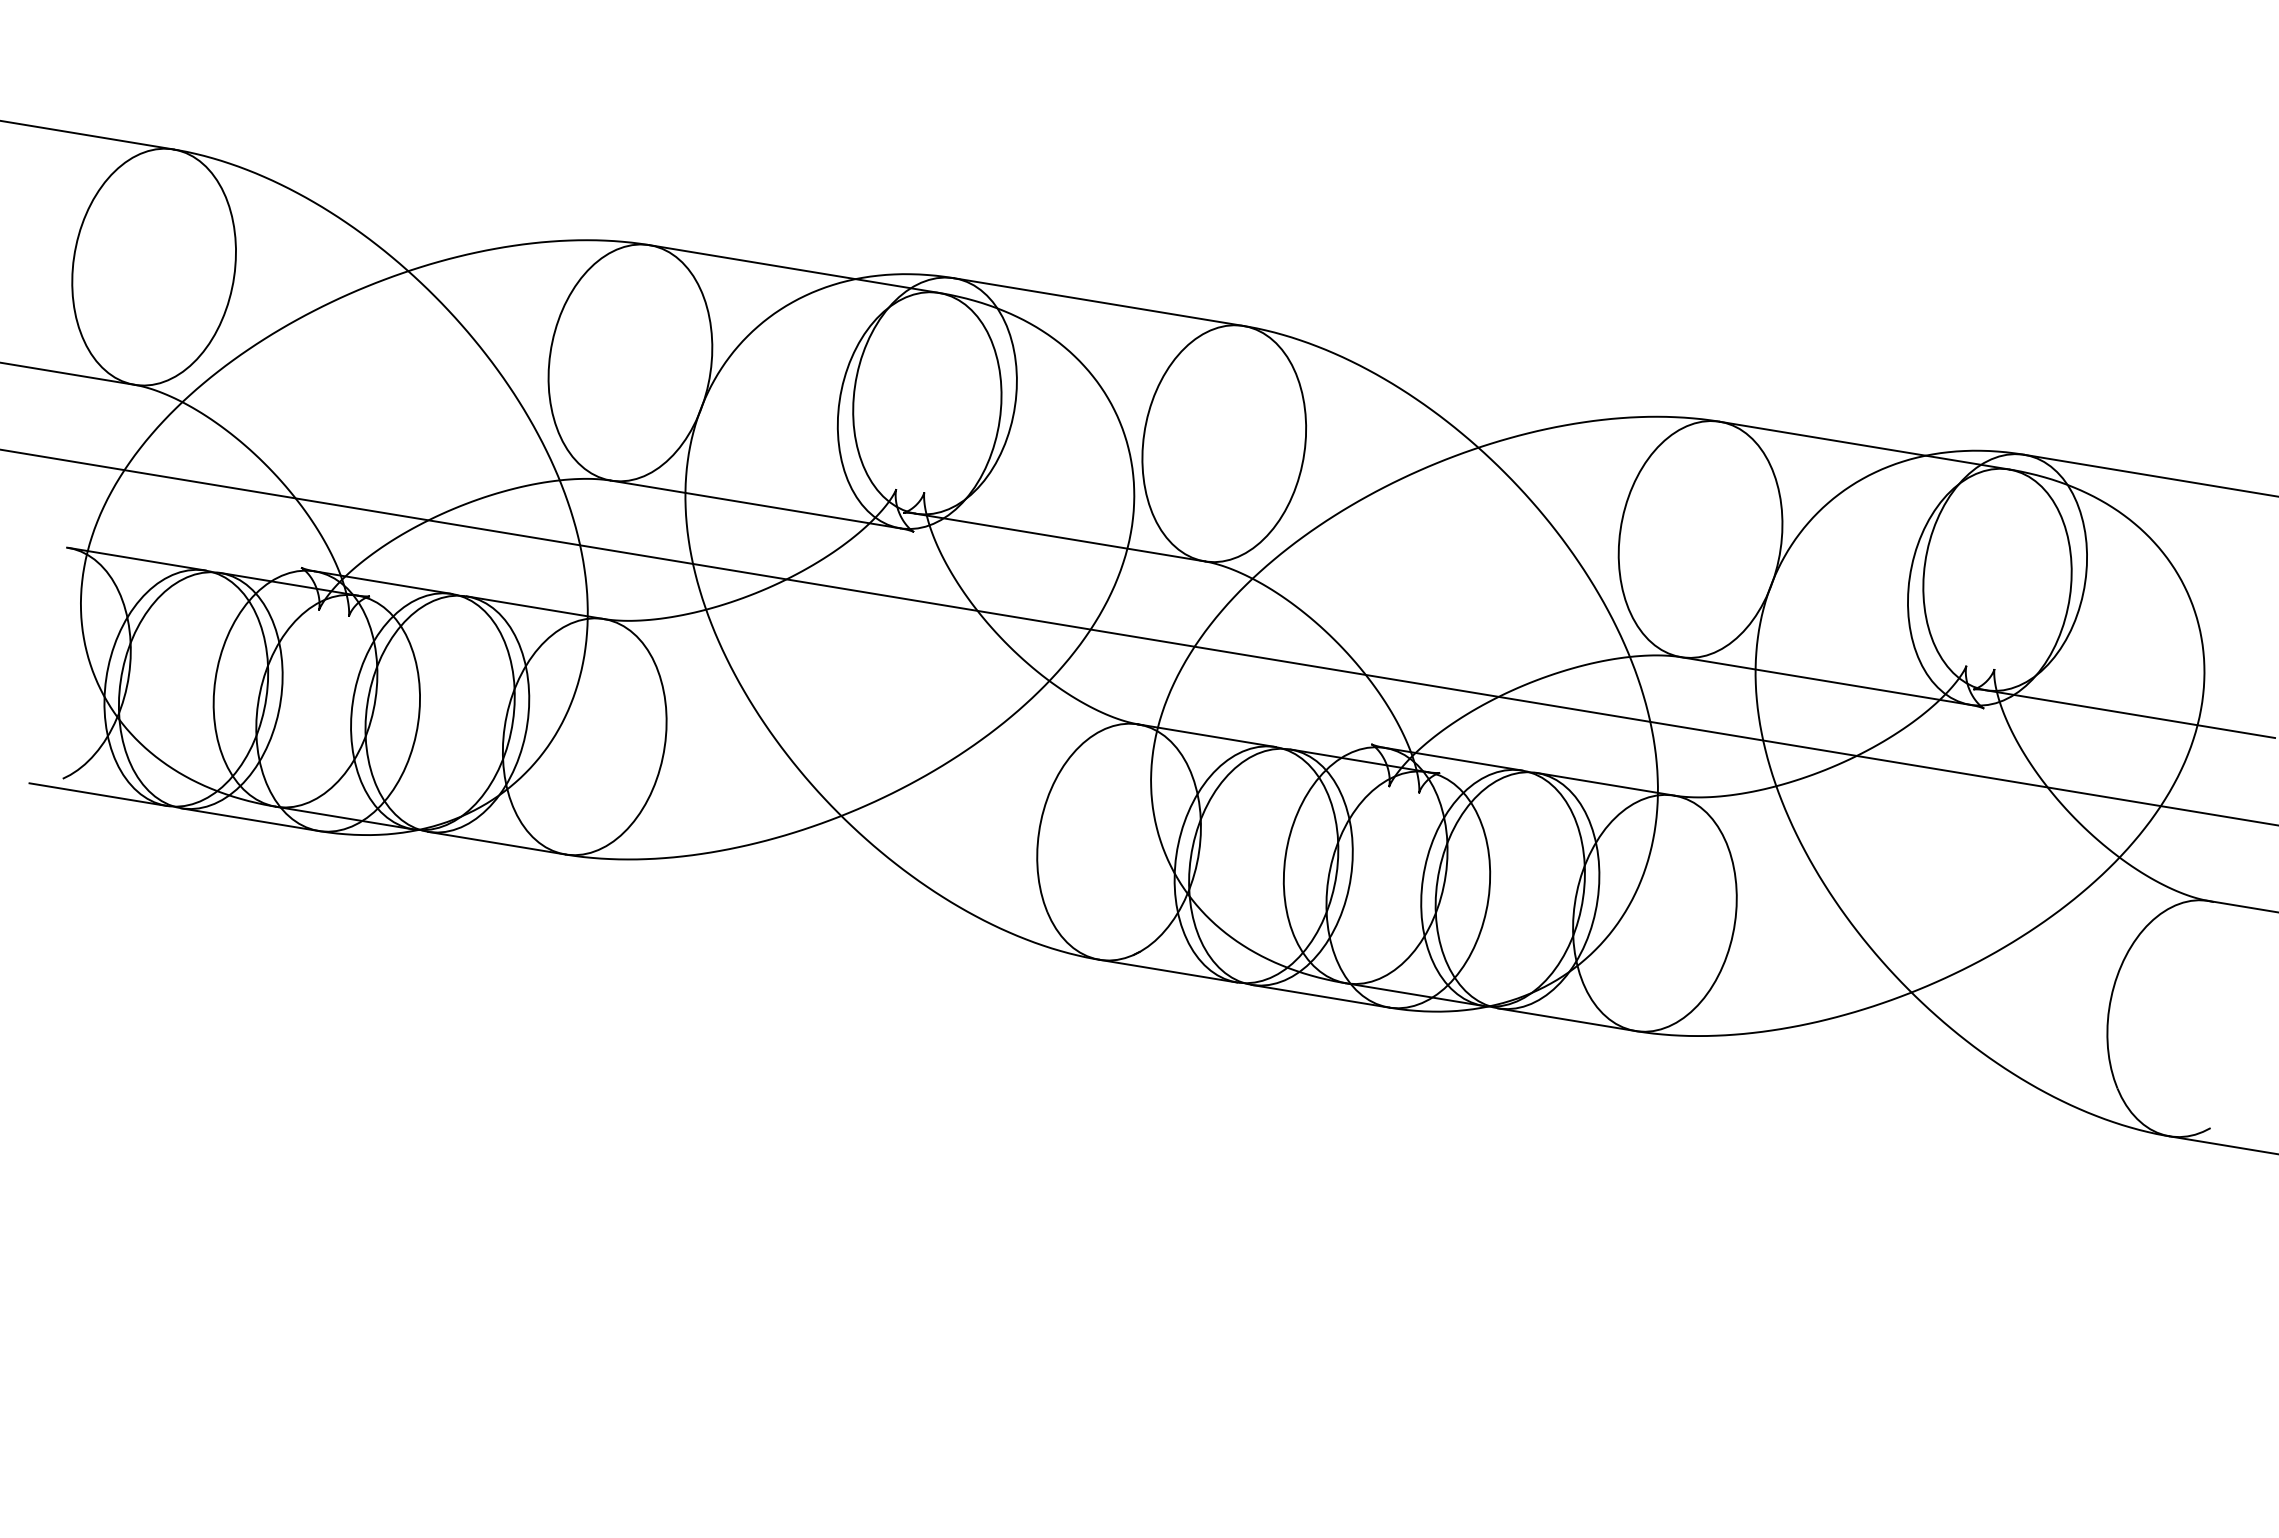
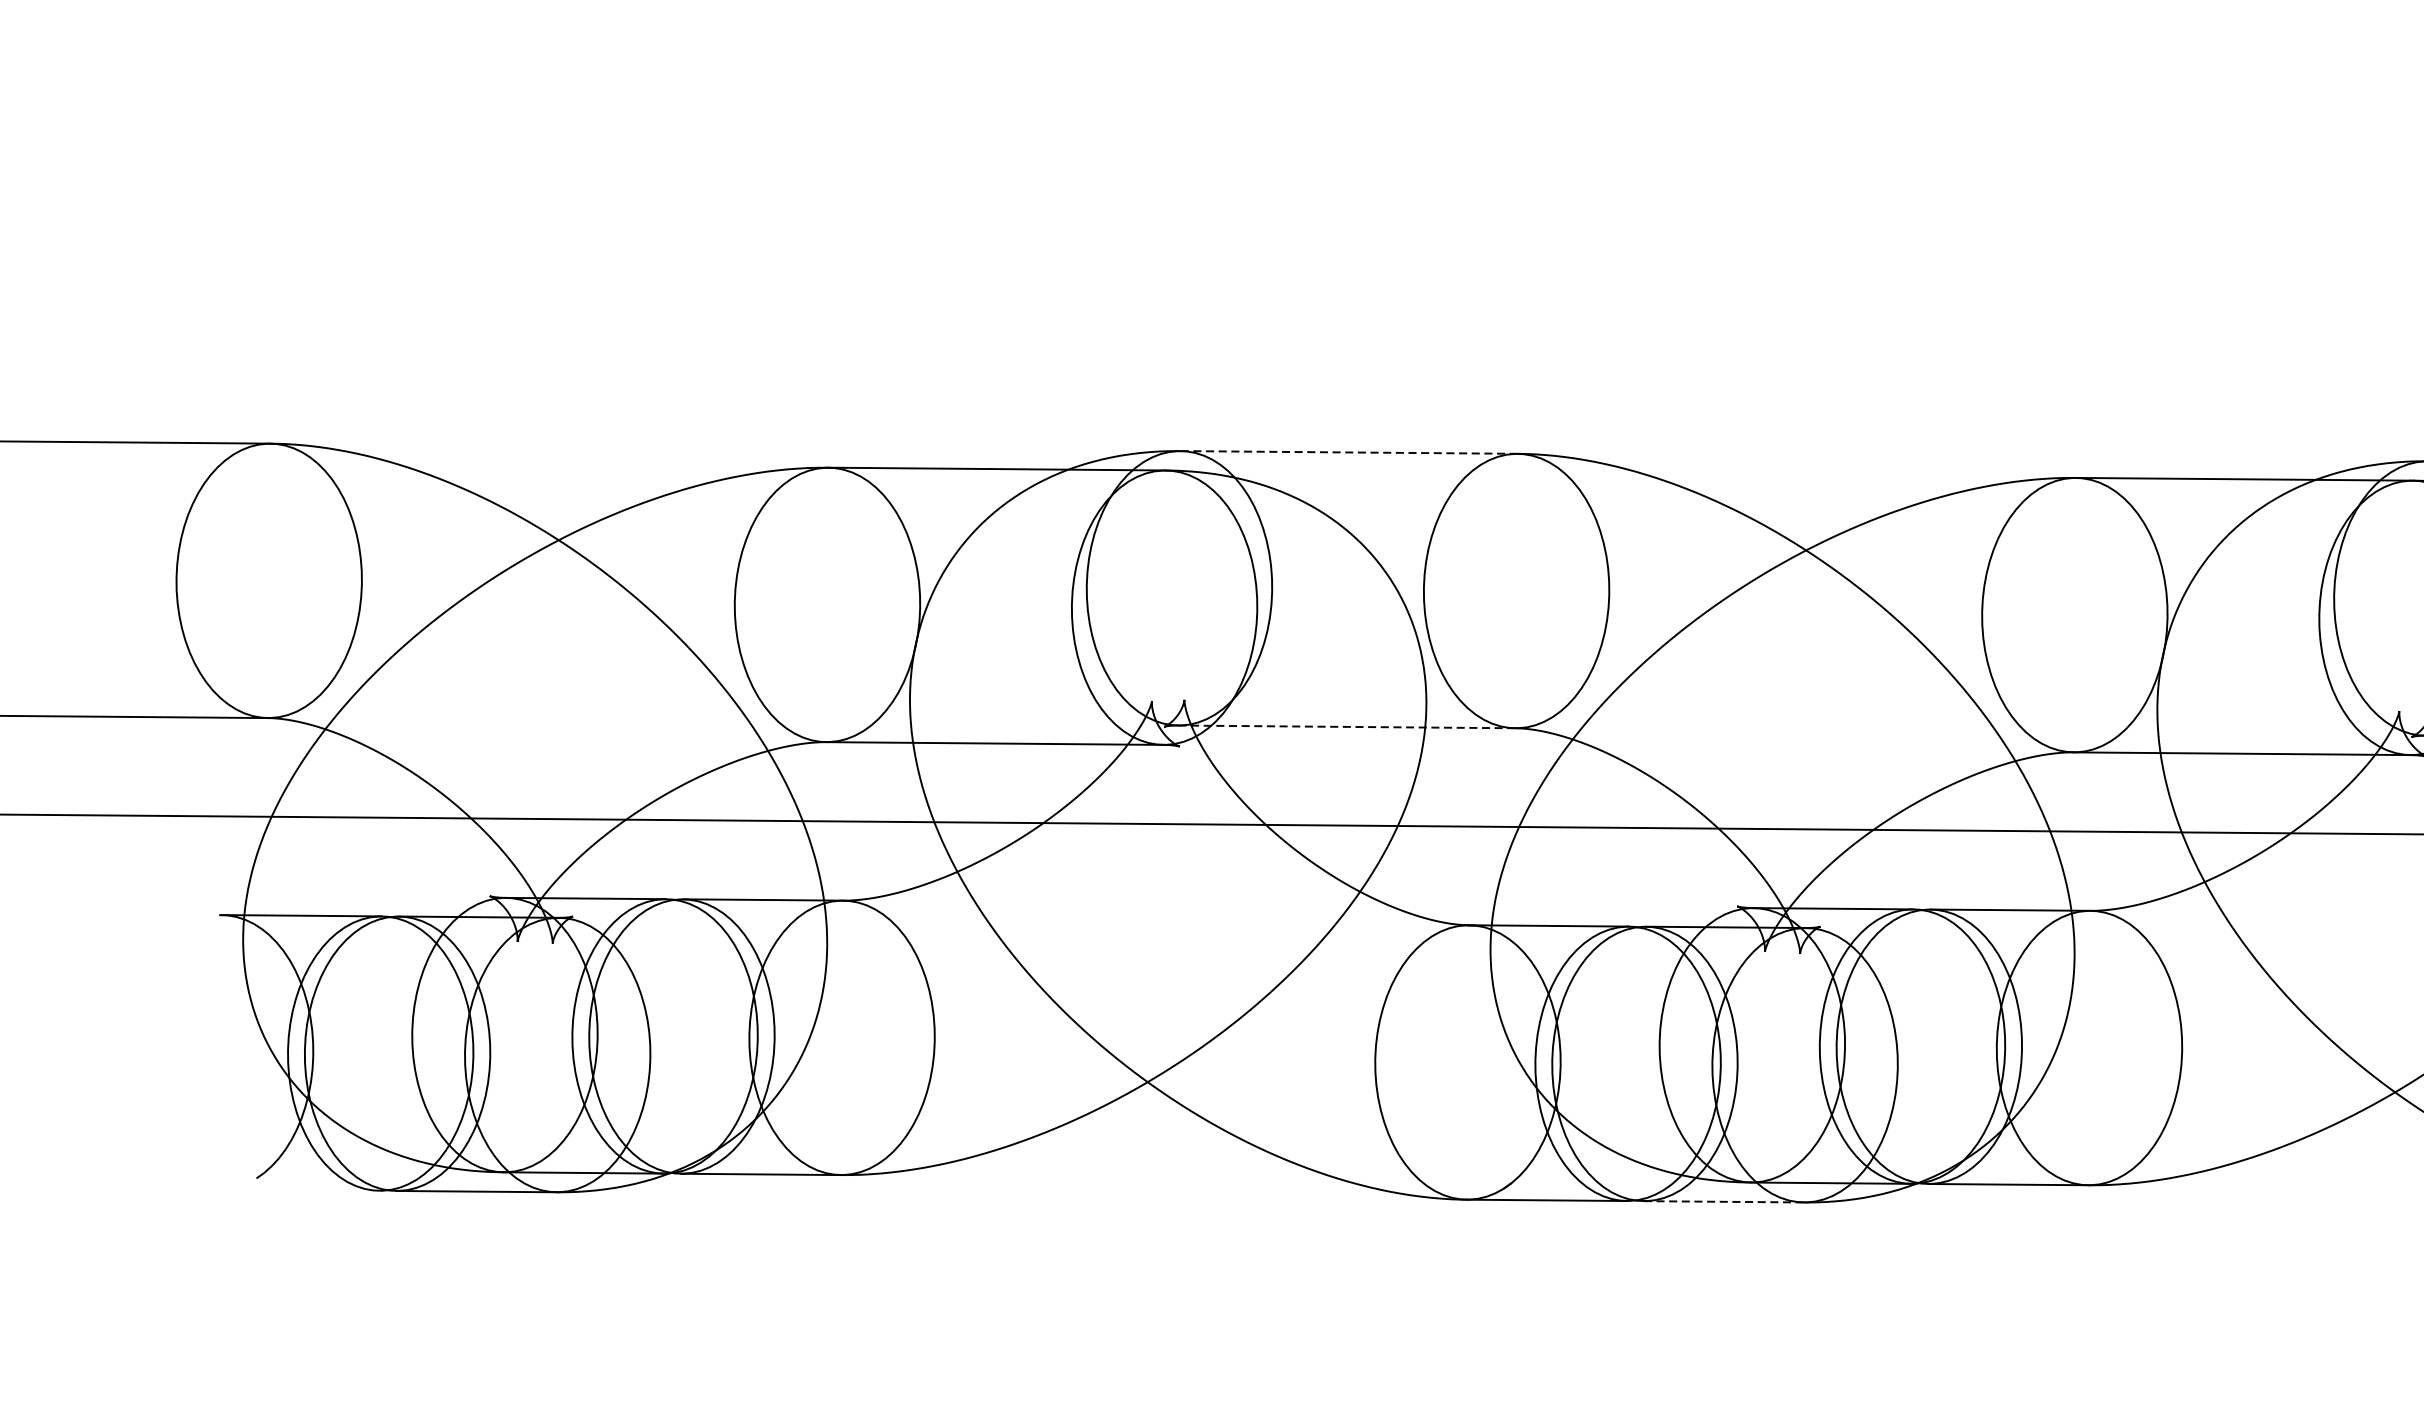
line: (1099, 302) -> (1349, 452), solid -> dashed
line: (1060, 537) -> (1347, 726), solid -> dashed
line: (97, 794) -> (298, 1190), removed
line: (1320, 996) -> (1724, 1202), solid -> dashed

